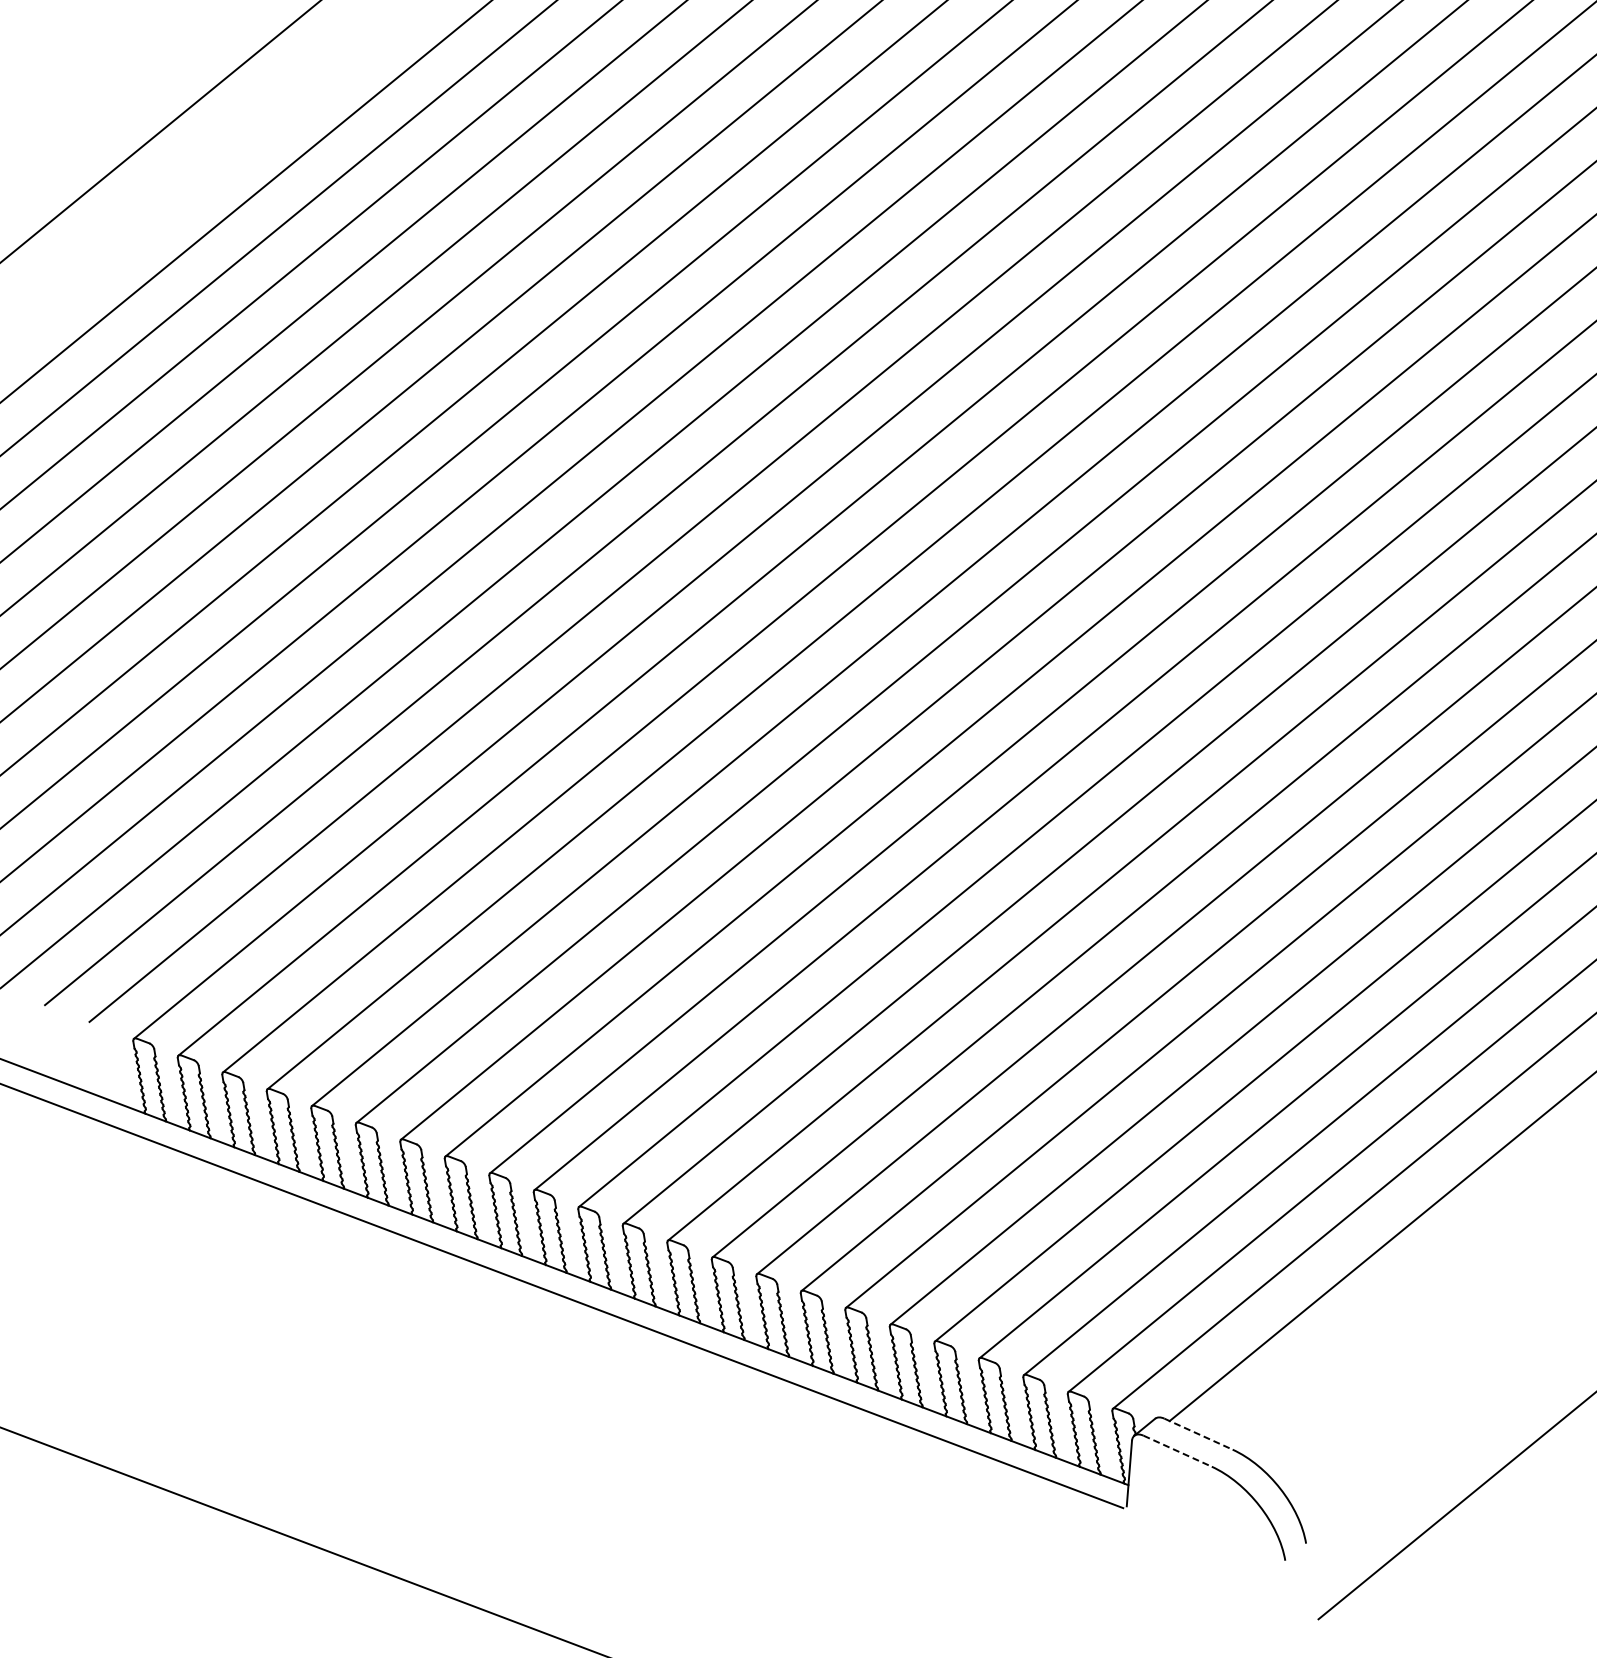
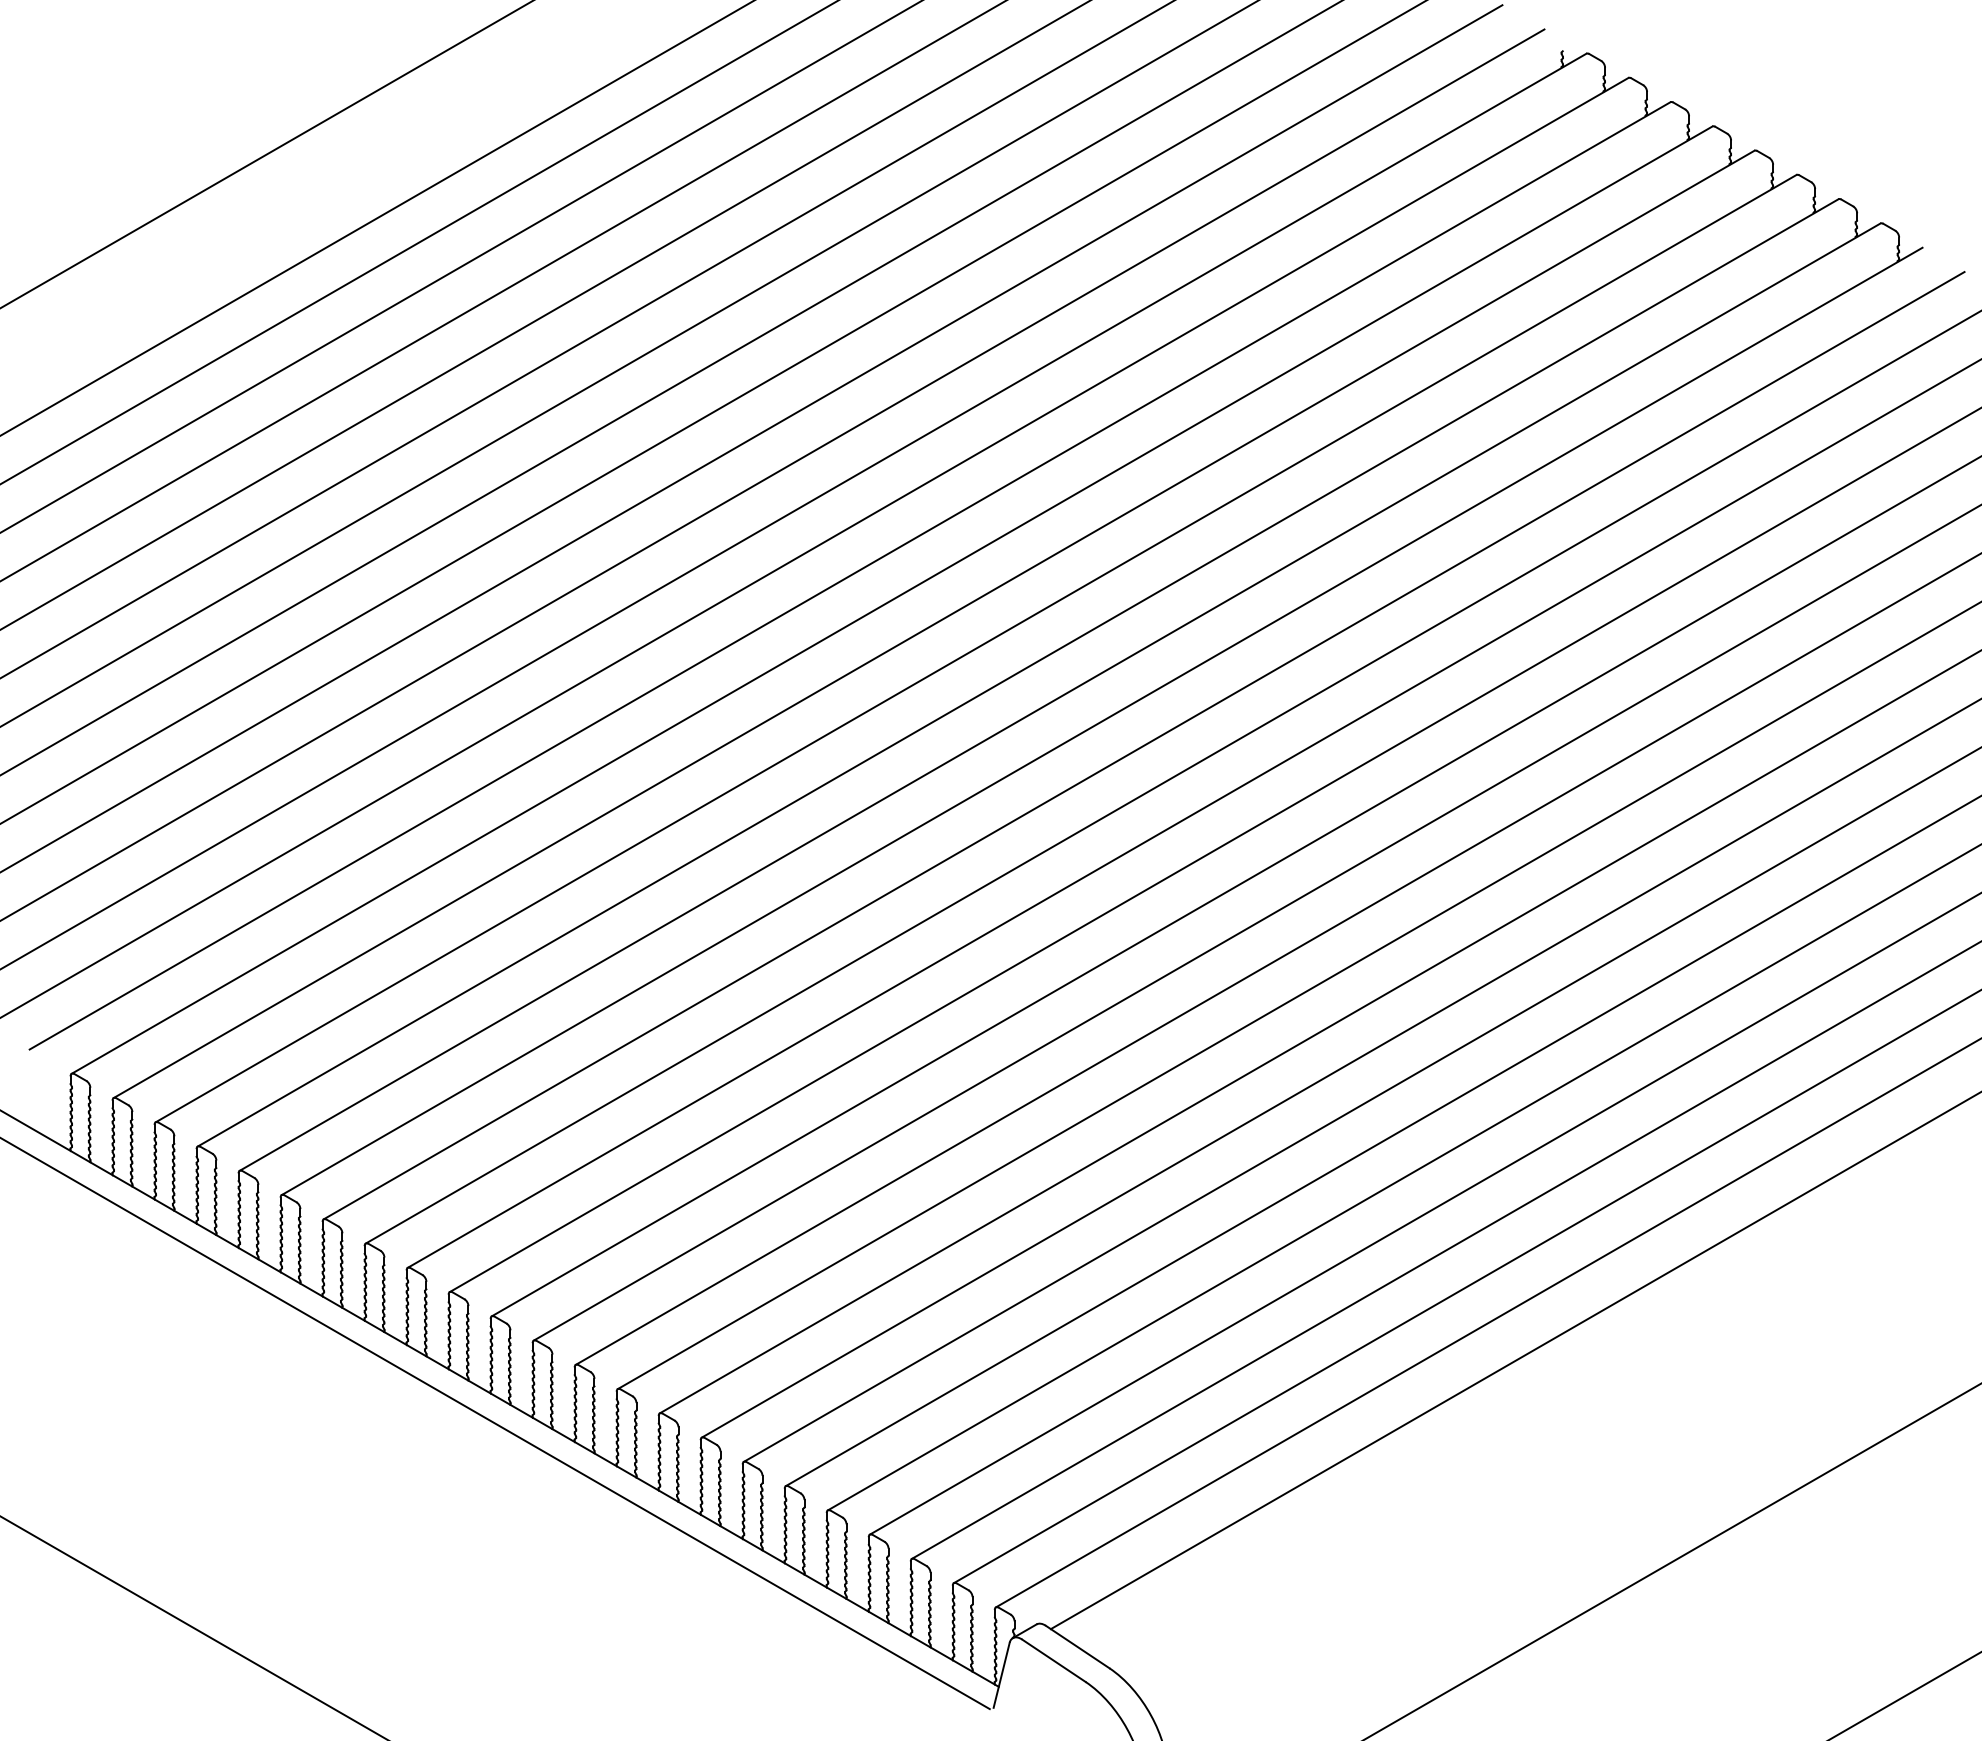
line: (1199, 1434) -> (1078, 1647), dashed -> solid
line: (1178, 1451) -> (1054, 1661), dashed -> solid

